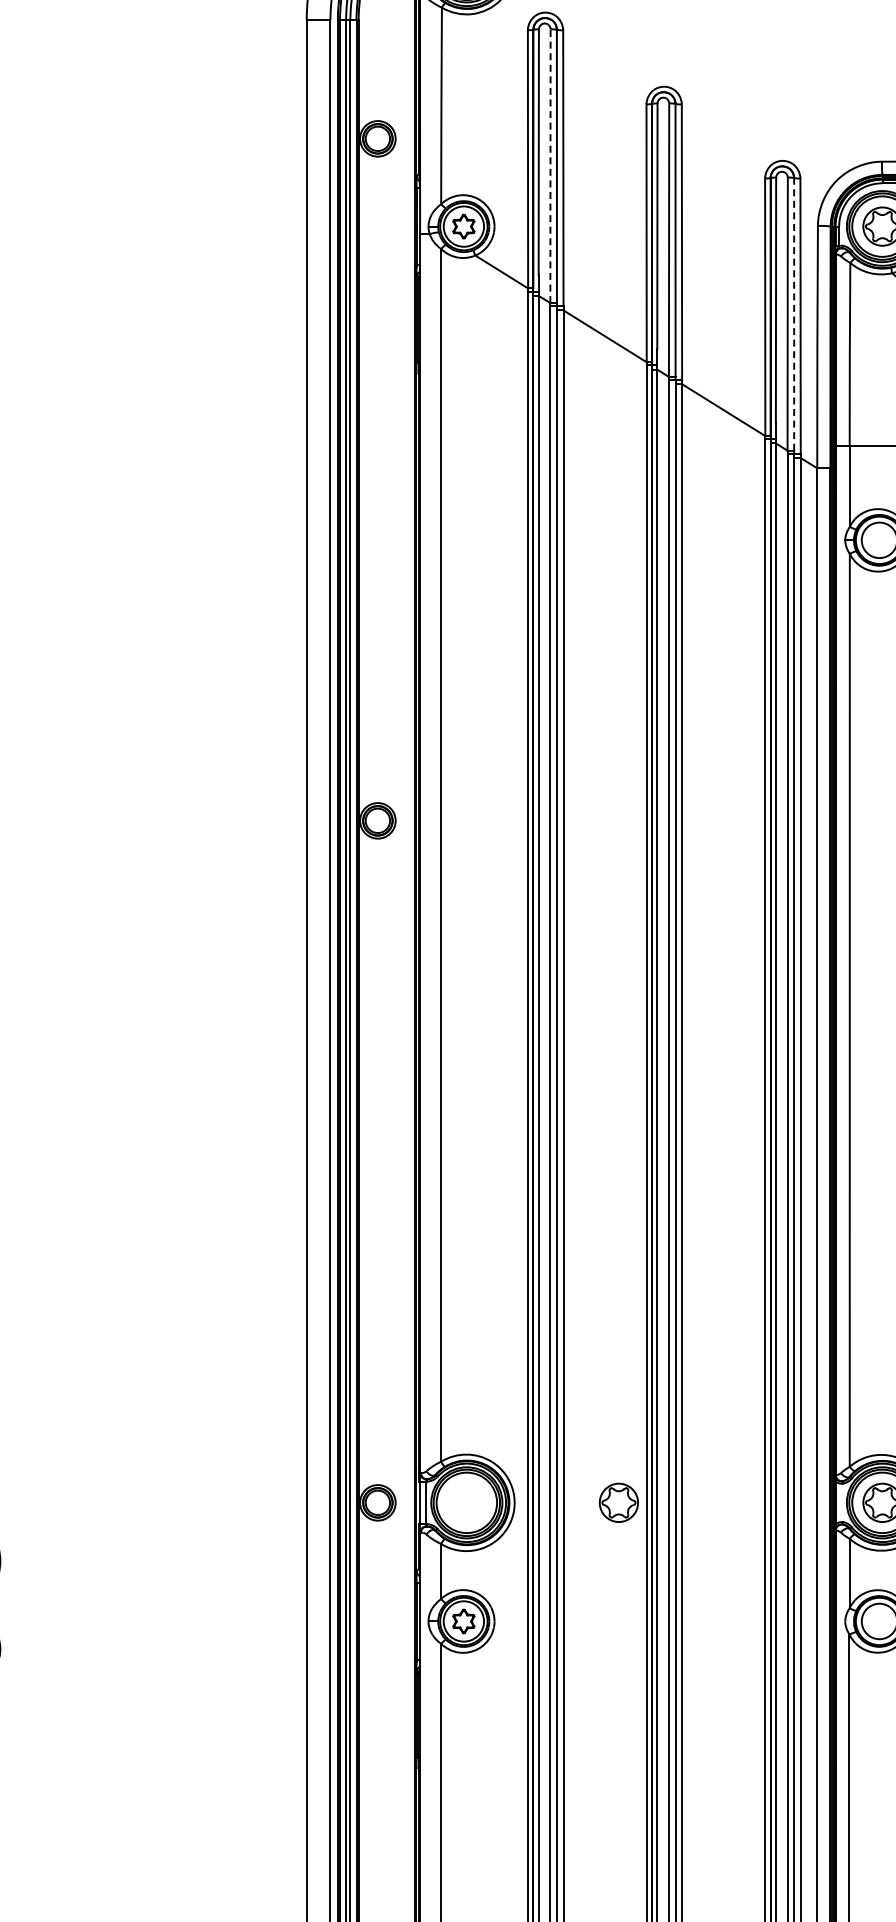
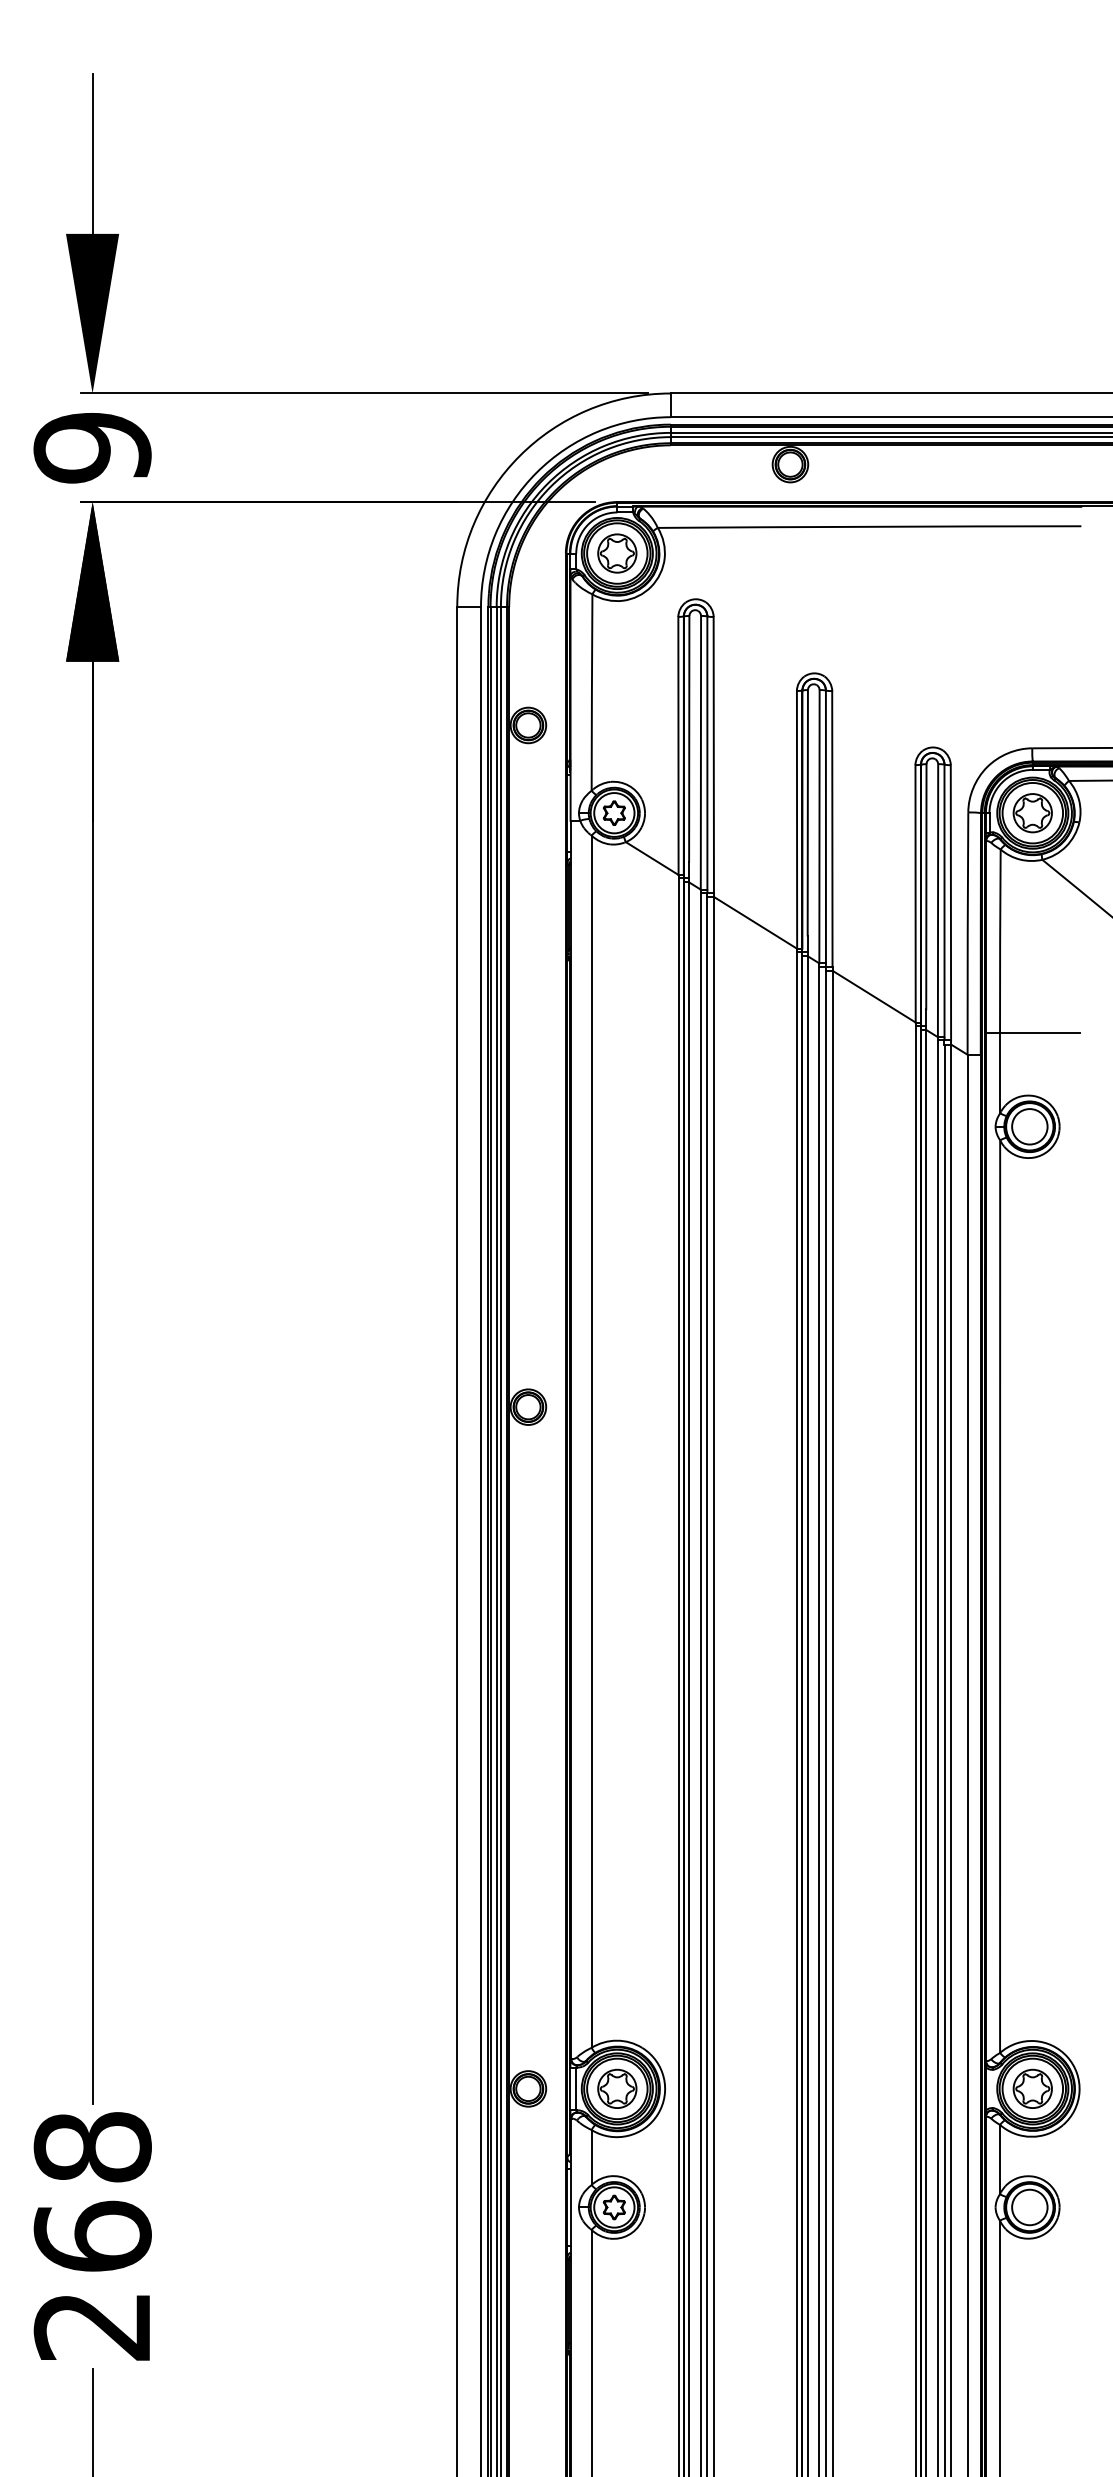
line: (550, 165) -> (700, 752), dashed -> solid
line: (794, 313) -> (944, 900), dashed -> solid
part: (619, 1502) -> (617, 2088), moved

